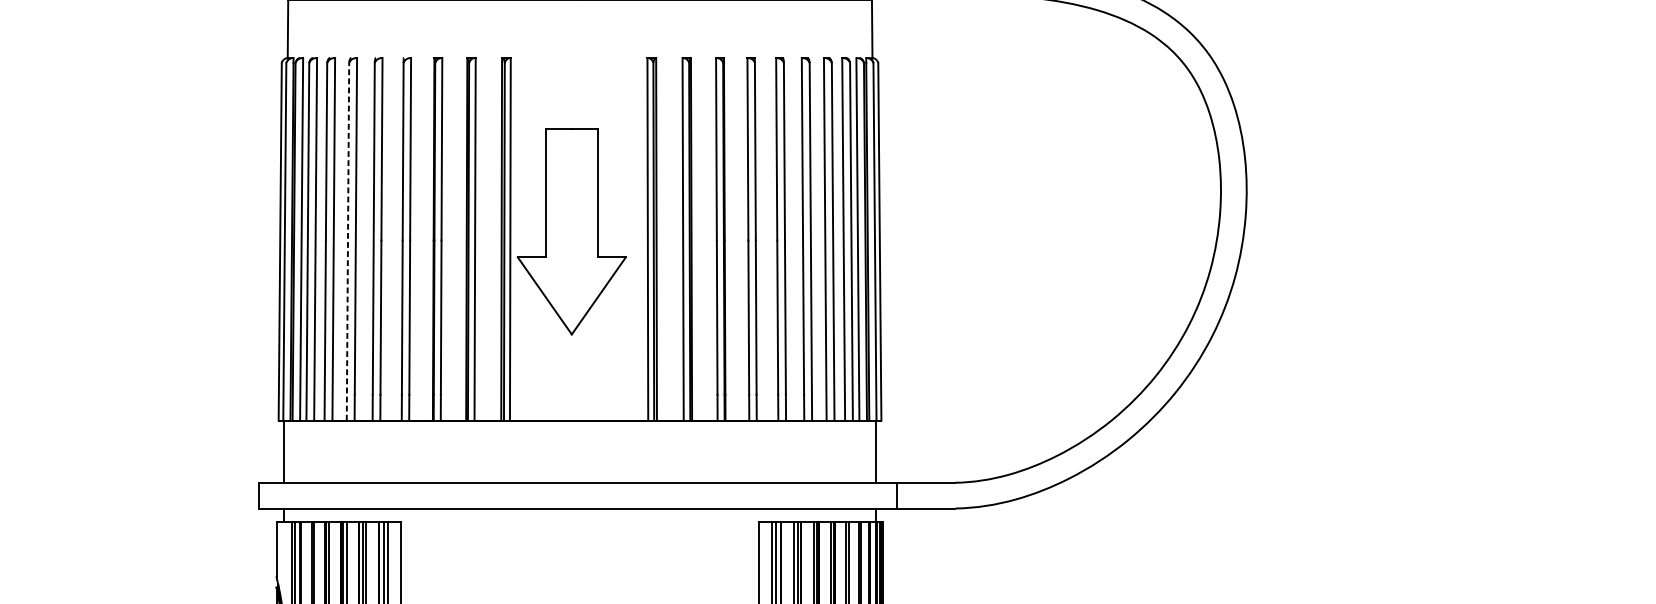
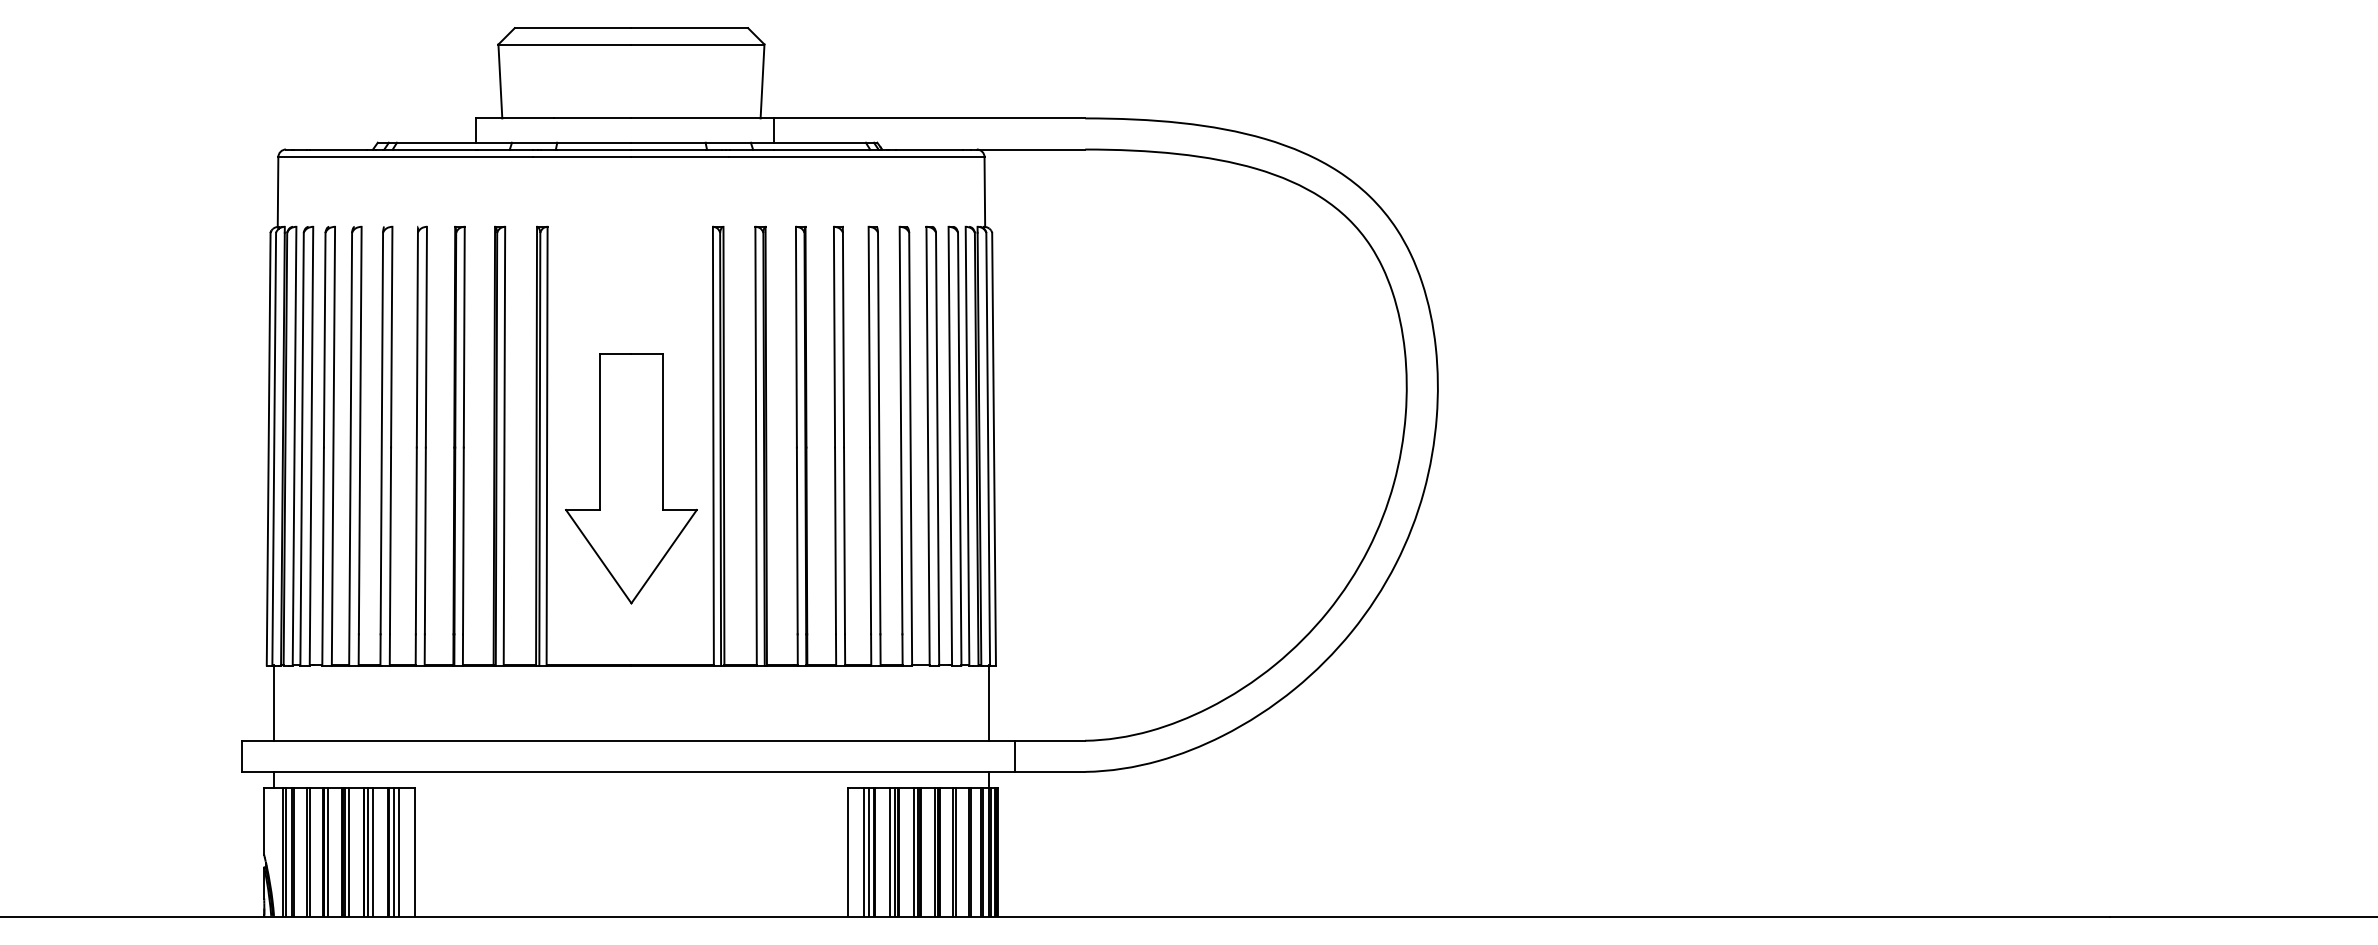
part: (571, 231) -> (631, 478), moved
line: (347, 241) -> (350, 448), dashed -> solid

